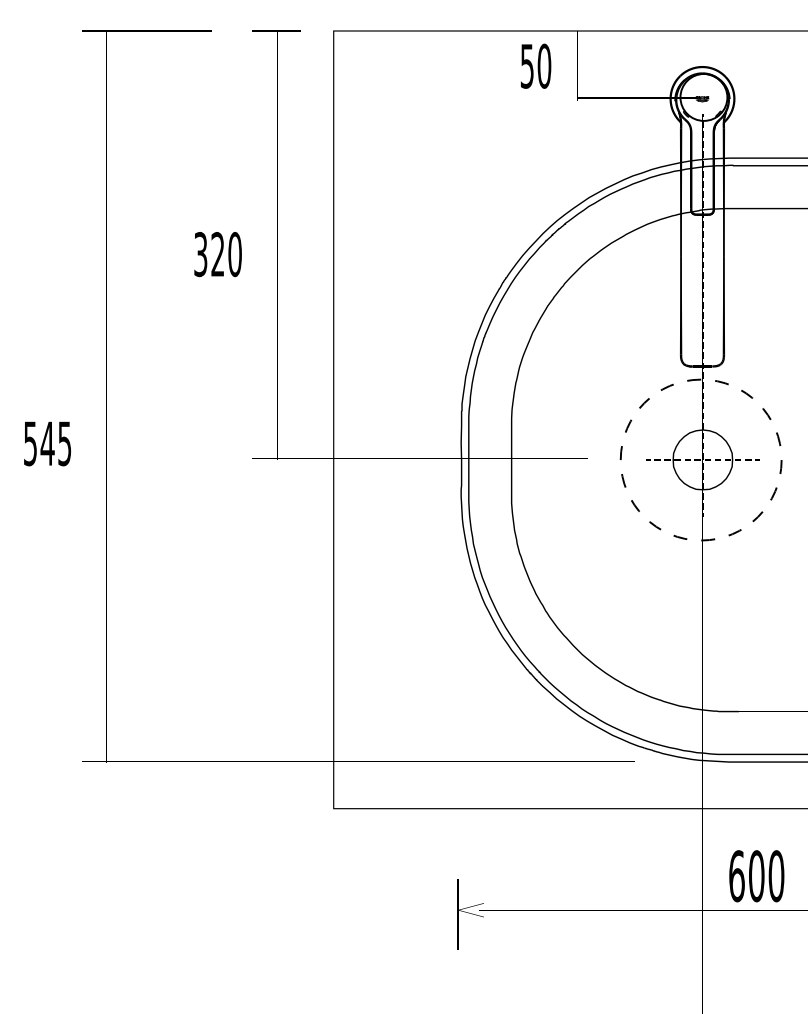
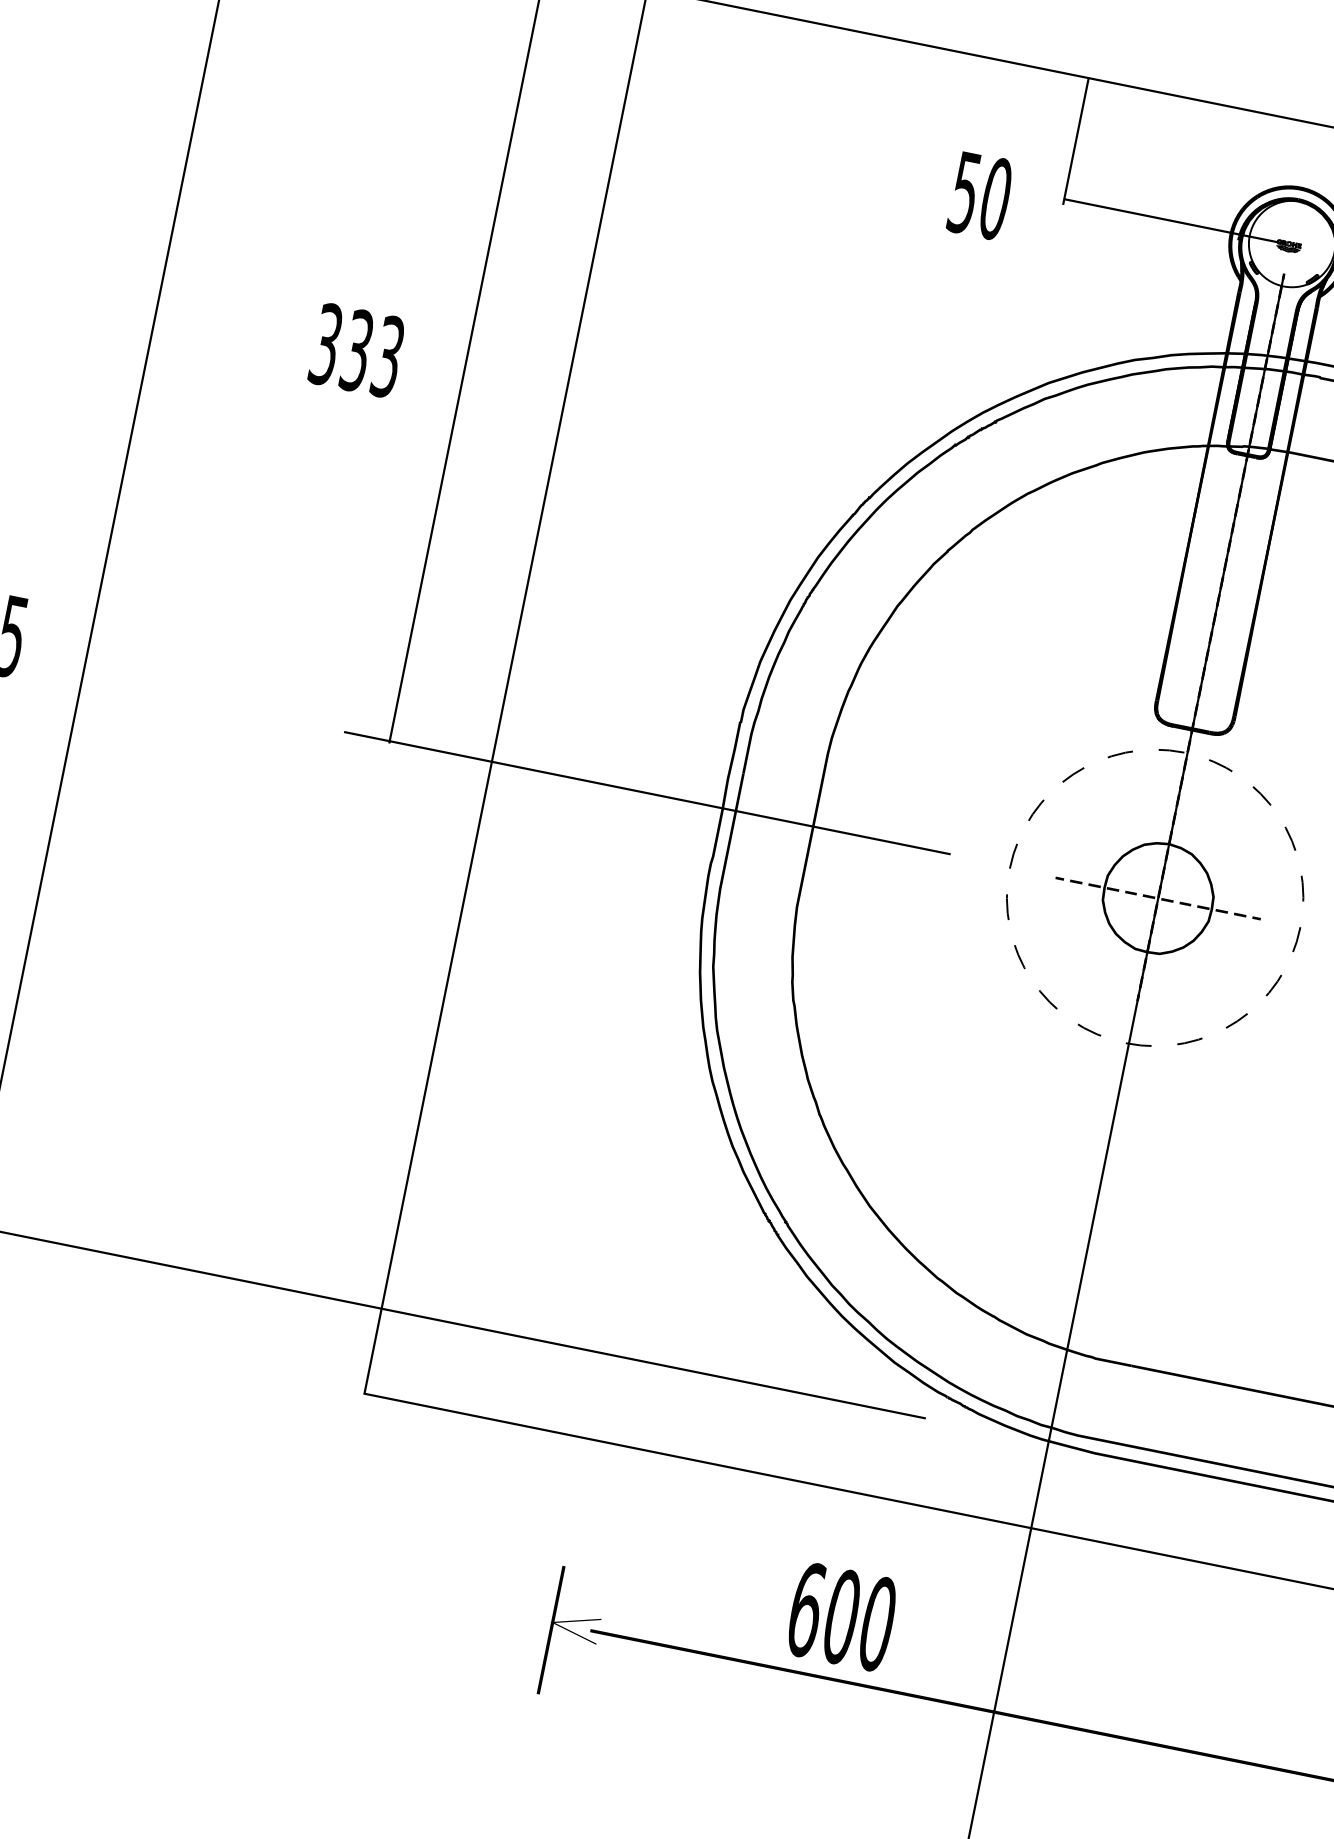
text: (536, 65) -> (981, 194), moved
text: (226, 254) -> (372, 353), 320 -> 333
text: (756, 876) -> (841, 1617), moved

